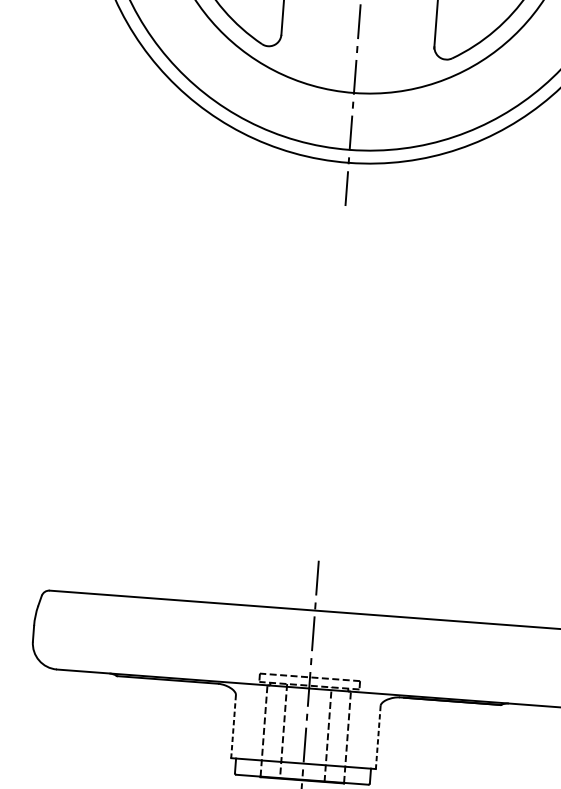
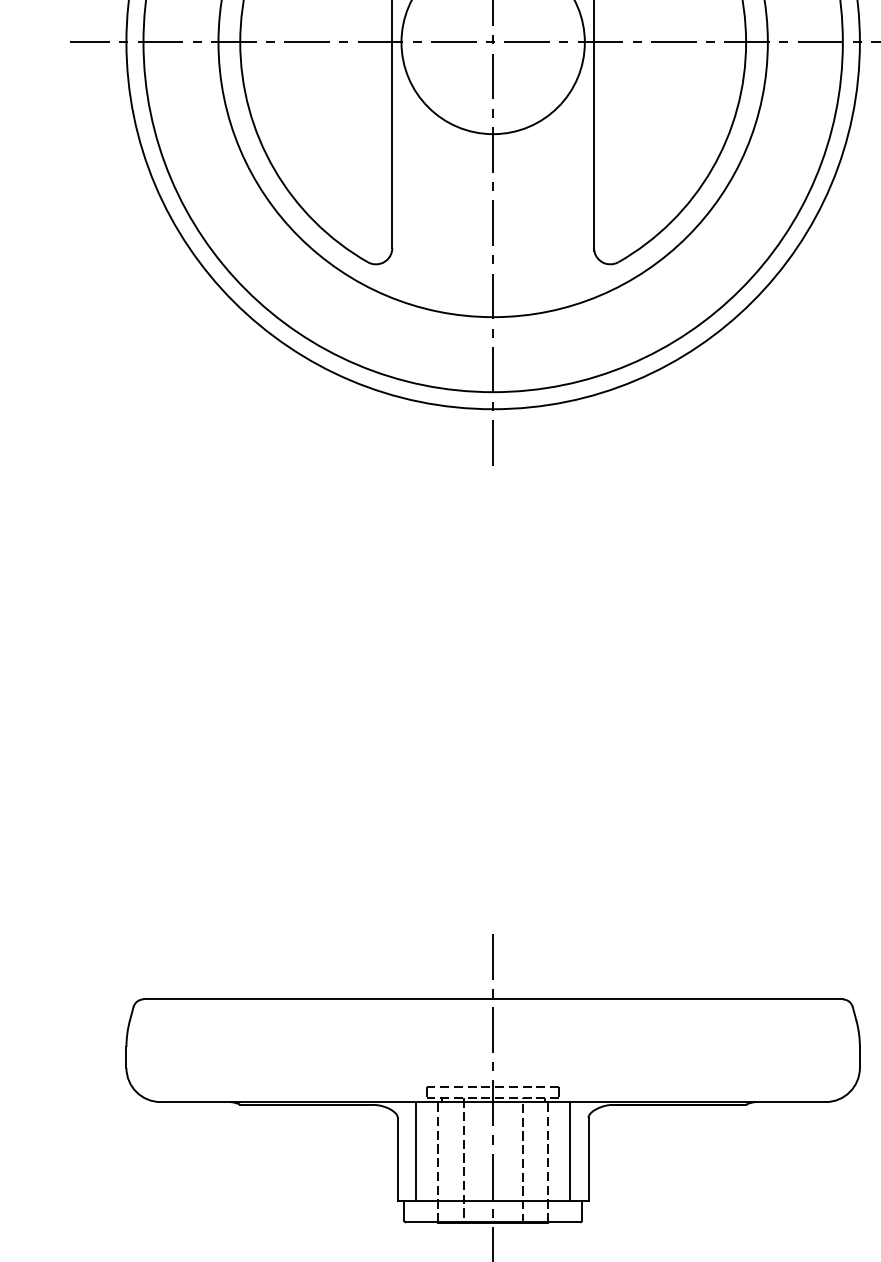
line: (248, 721) -> (416, 1151), added
line: (233, 726) -> (397, 1159), dashed -> solid
line: (365, 730) -> (570, 1151), added
line: (378, 737) -> (588, 1159), dashed -> solid

